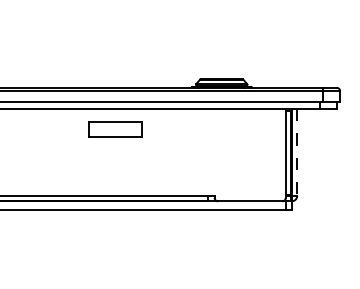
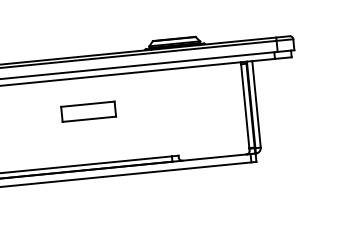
part: (115, 129) -> (88, 111), moved
line: (297, 152) -> (256, 104), dashed -> solid

